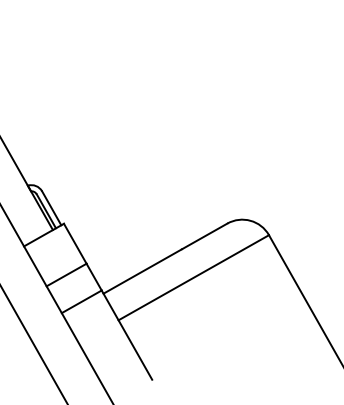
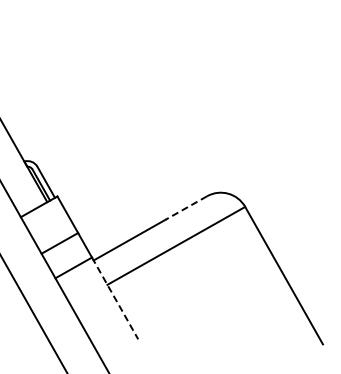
line: (204, 236) -> (186, 208), solid -> dashed
line: (127, 335) -> (115, 298), solid -> dashed

